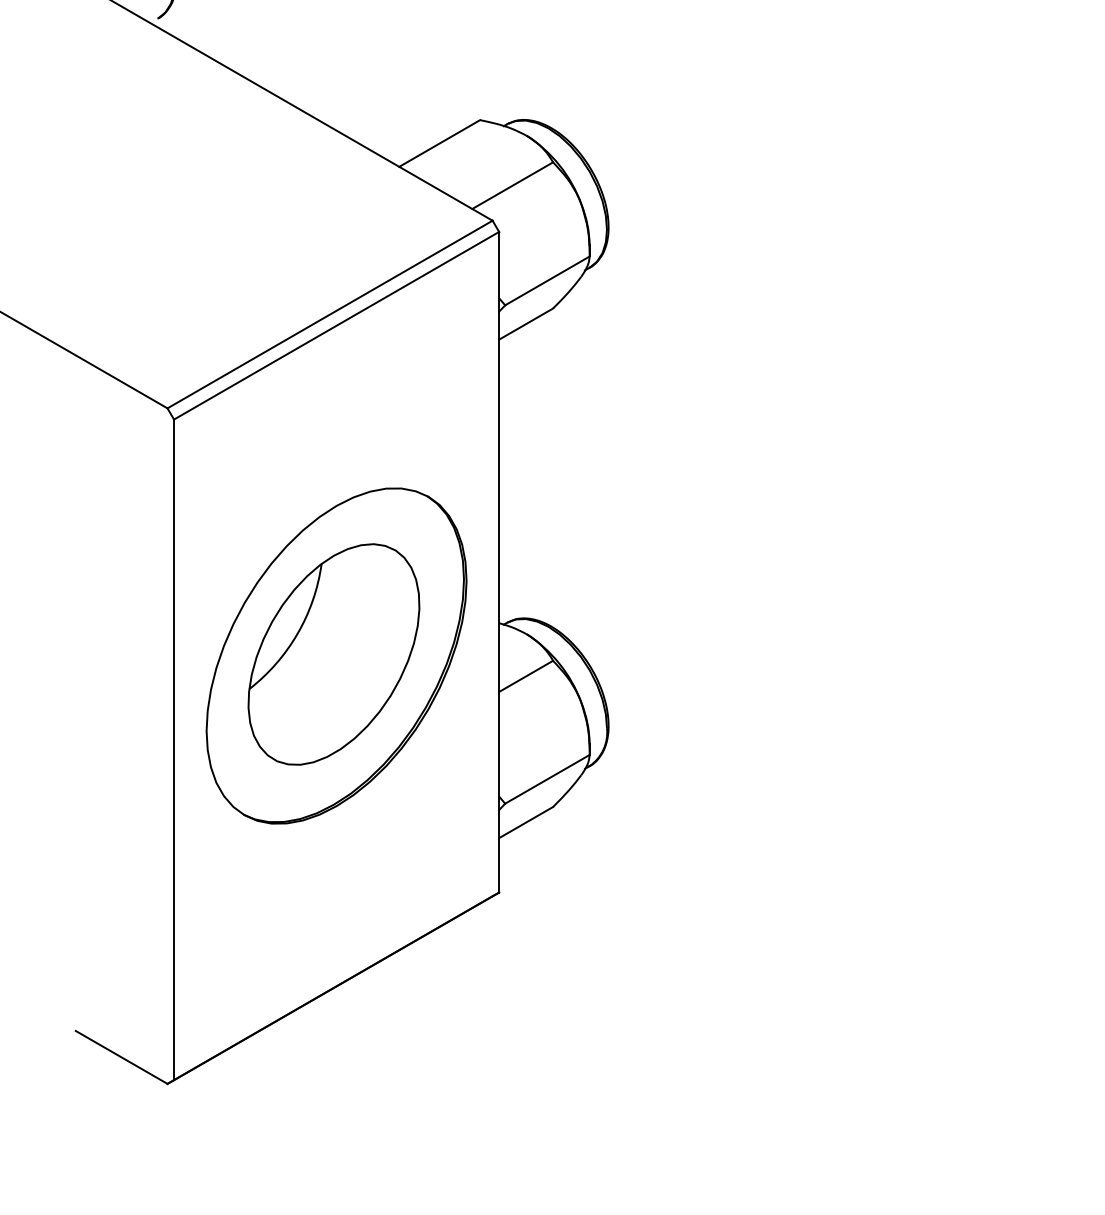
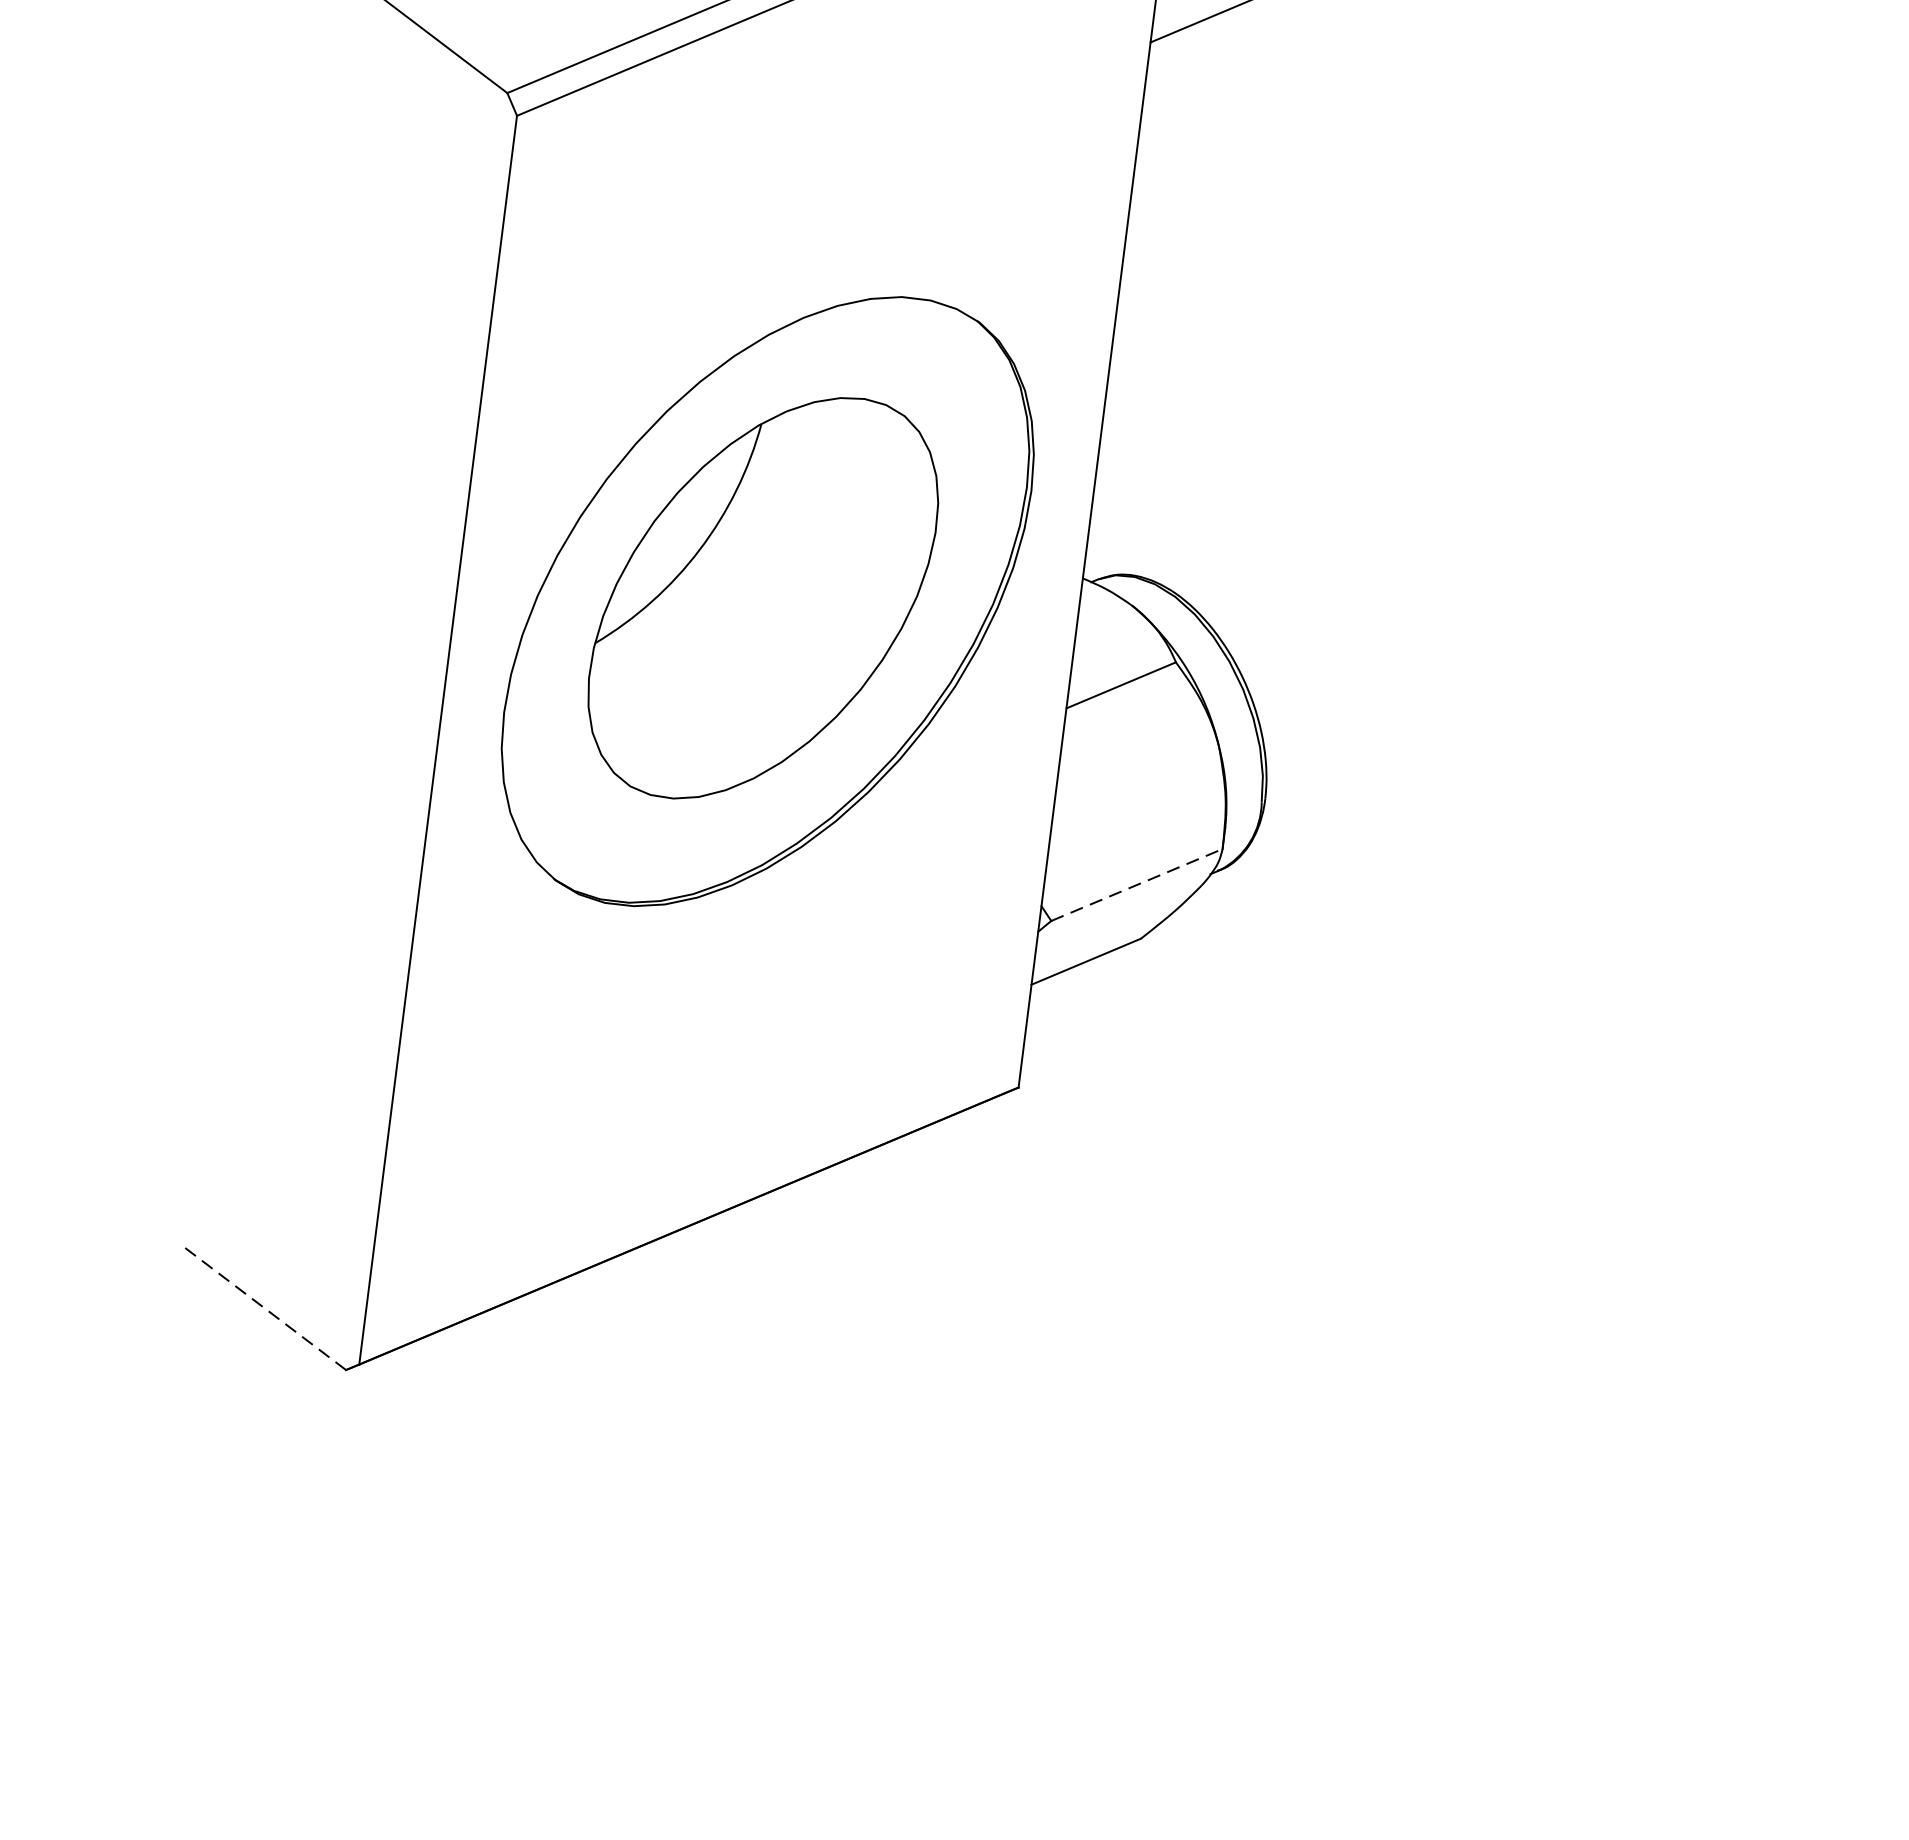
line: (547, 779) -> (1136, 885), solid -> dashed
line: (121, 1057) -> (265, 1309), solid -> dashed

